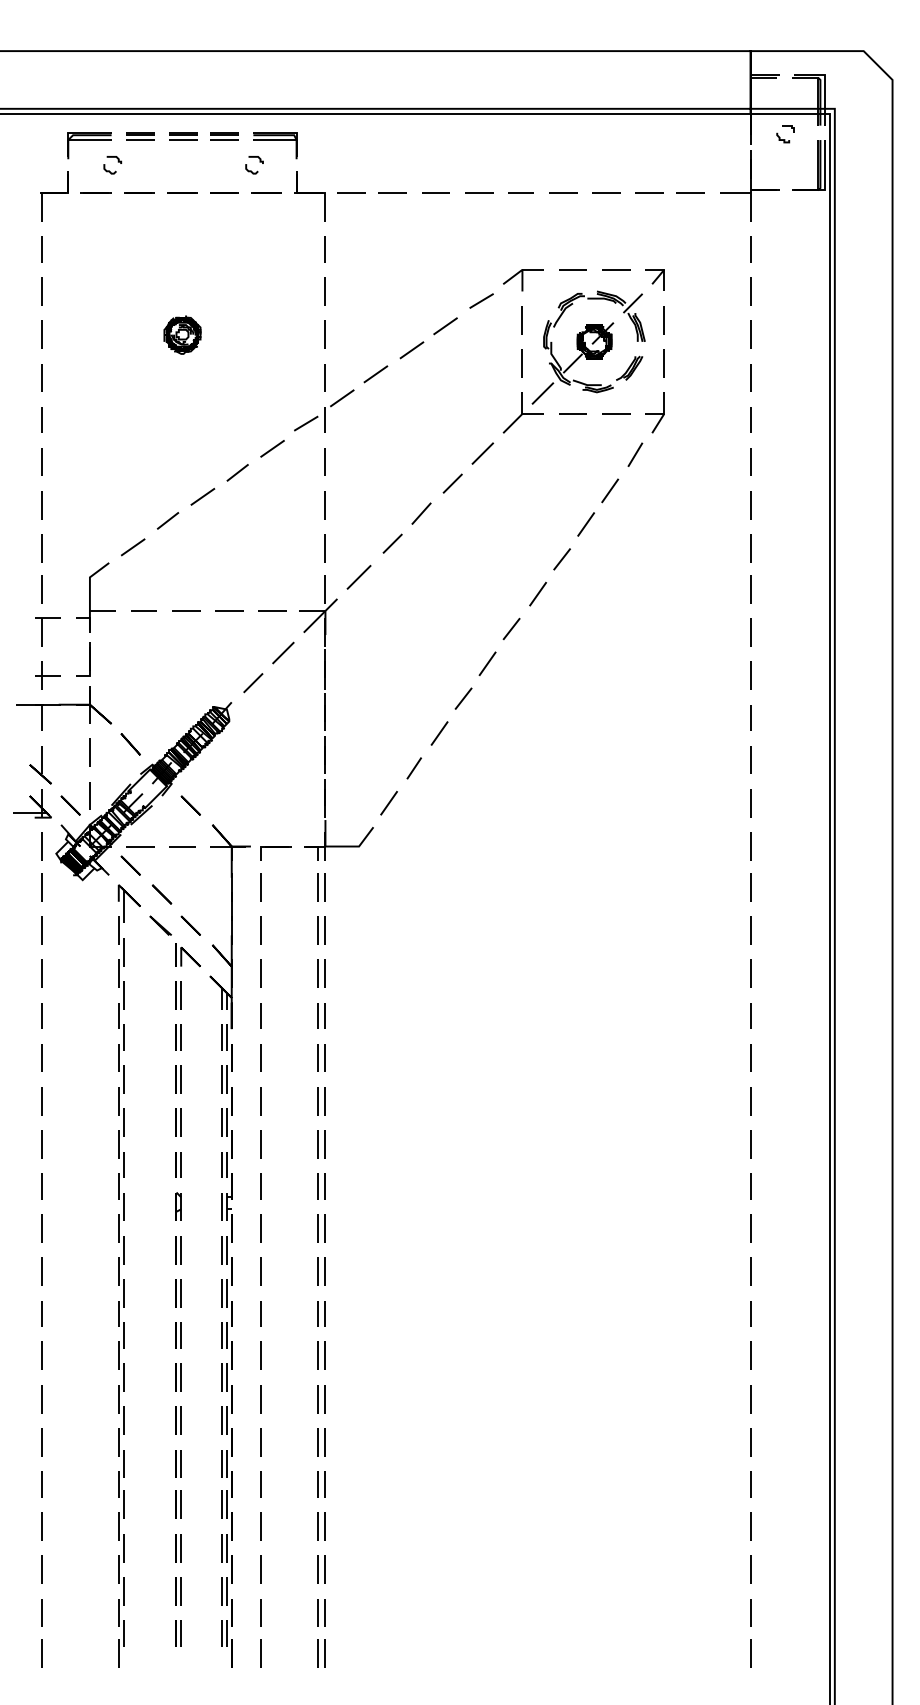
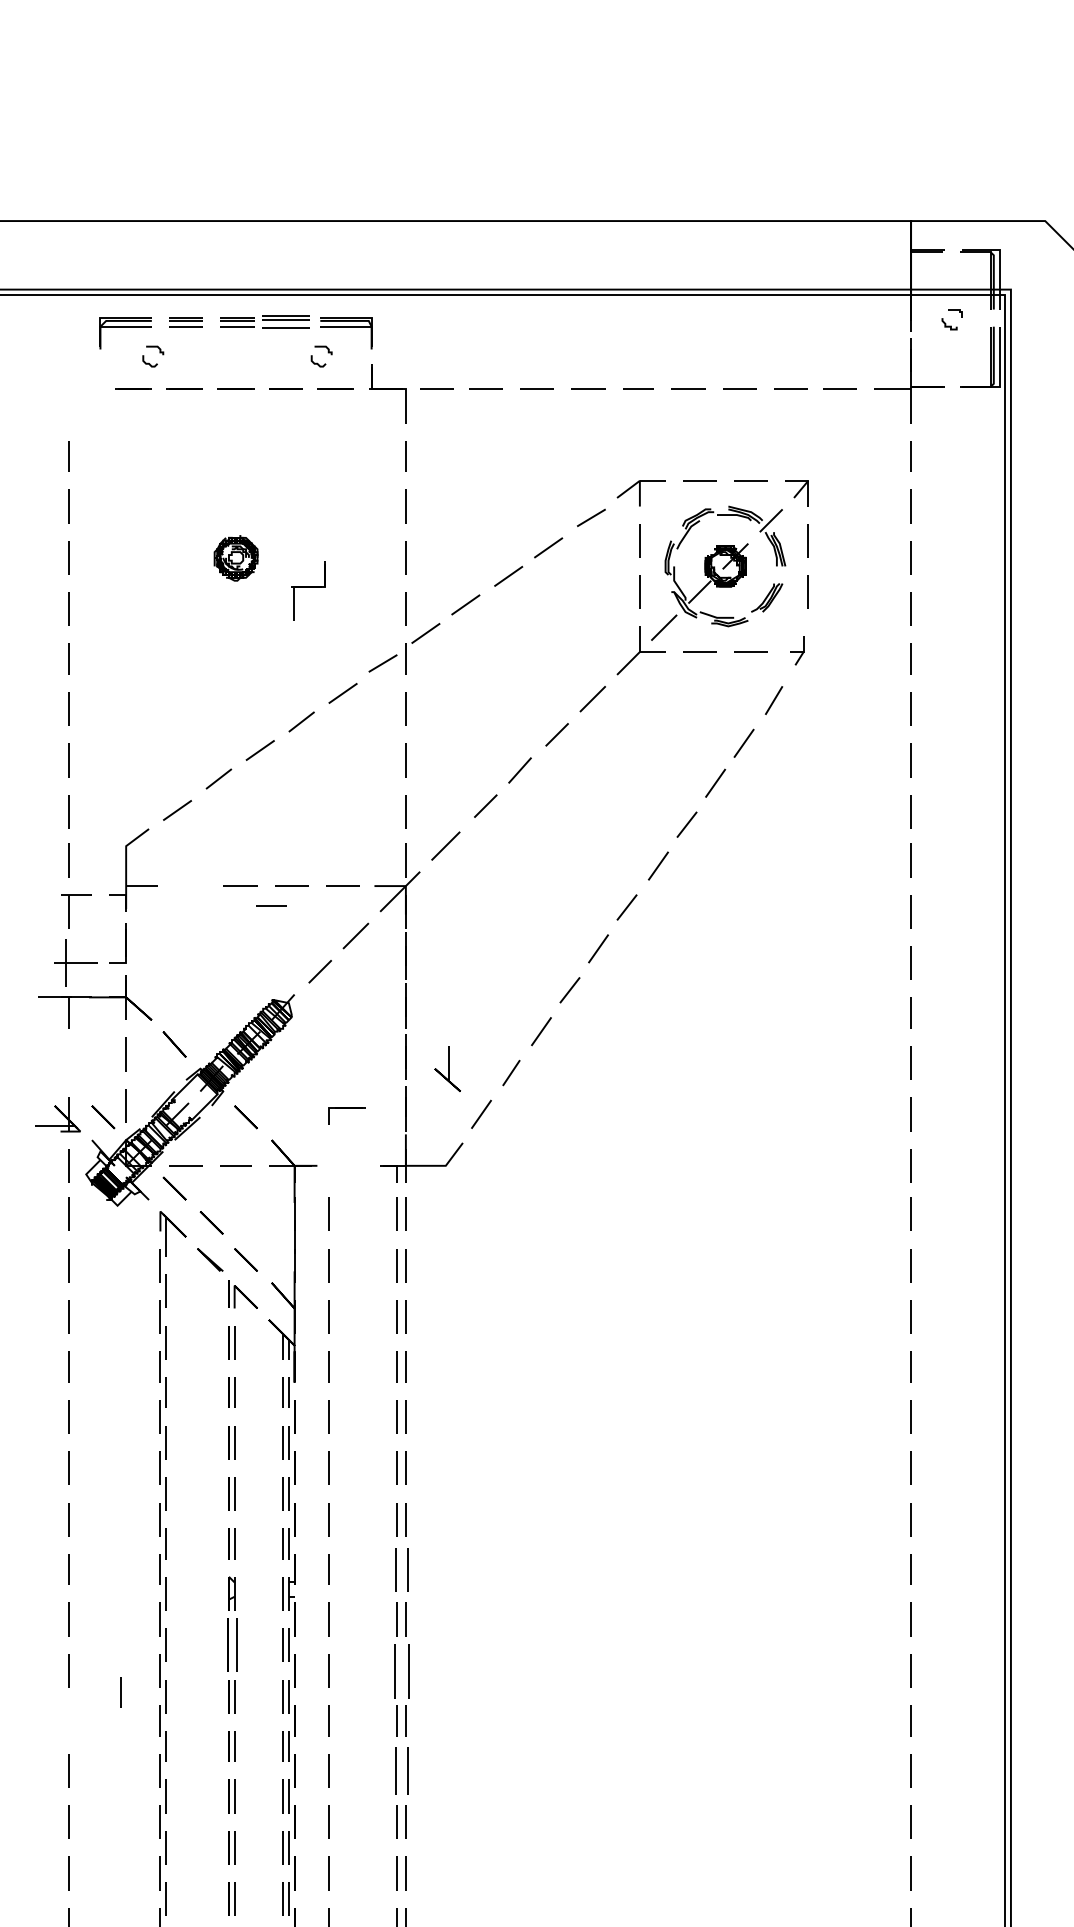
part: (224, 136) -> (285, 322), size x1.4
part: (54, 196) -> (308, 590), moved
part: (654, 412) -> (796, 650), size x0.6
line: (143, 610) -> (270, 905), moved
part: (47, 675) -> (75, 962), size x1.4
part: (40, 765) -> (447, 1069), moved
part: (275, 853) -> (346, 1115), moved
part: (321, 1186) -> (401, 1569), size x1.4
part: (178, 1250) -> (231, 1645), size x1.6
part: (321, 1271) -> (401, 1670), size x1.6
line: (41, 1313) -> (120, 1692), moved
part: (321, 1355) -> (401, 1770), size x1.4

